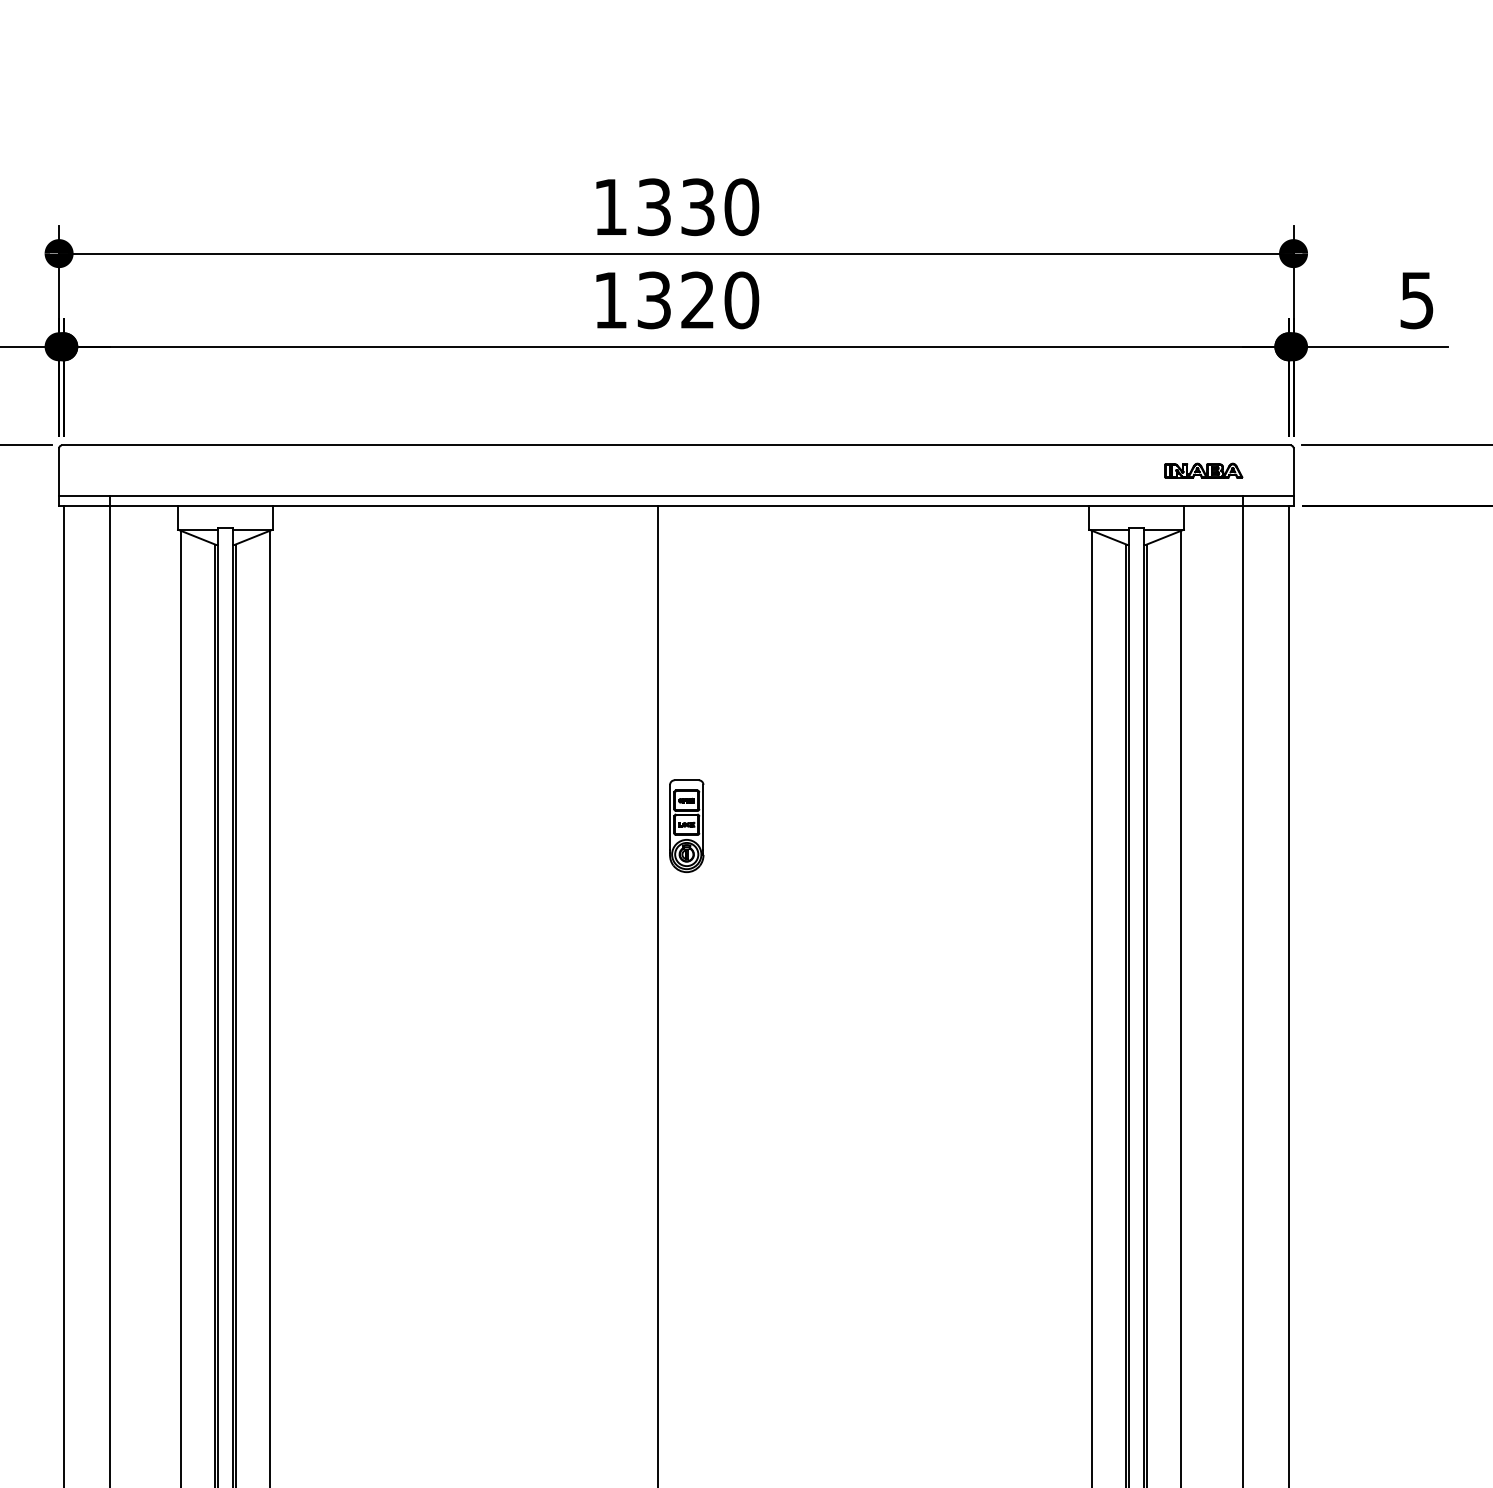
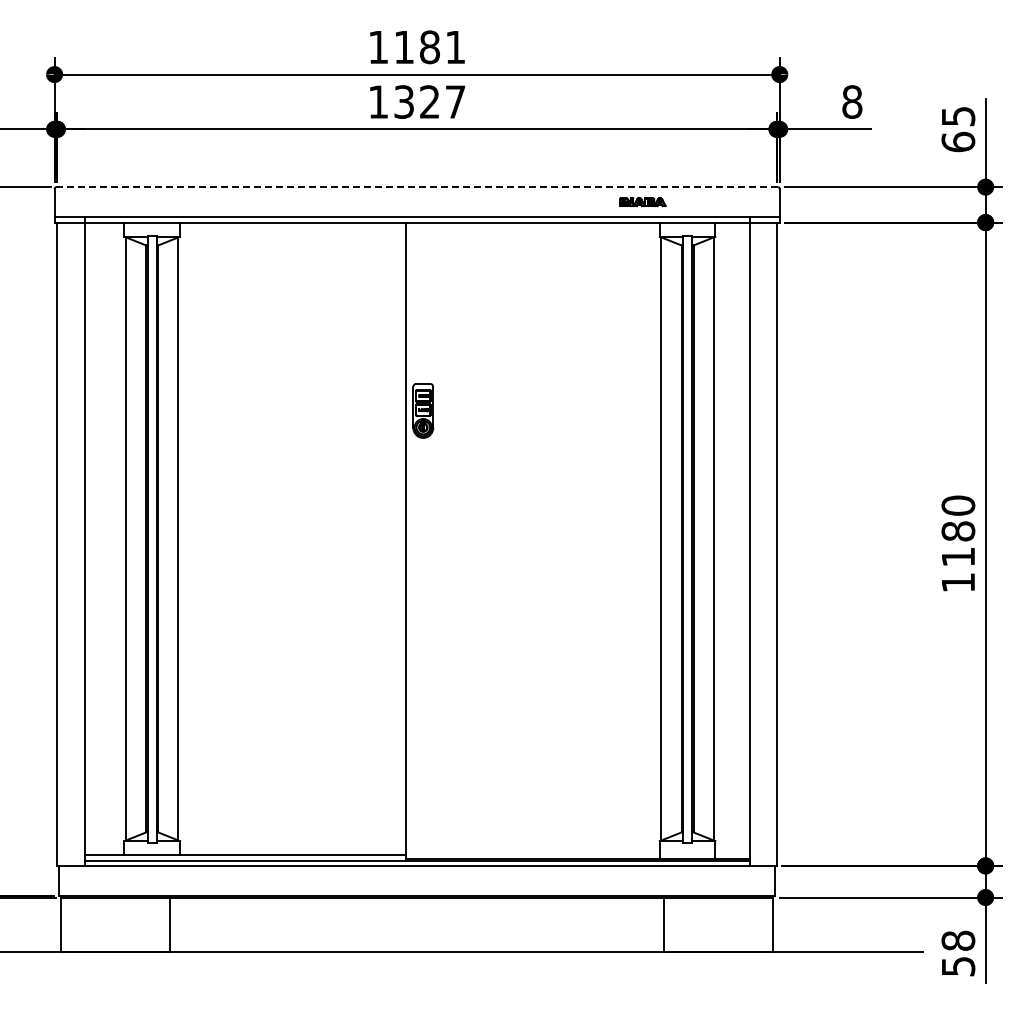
text: (697, 207) -> (429, 47), 1330 -> 1181
text: (741, 299) -> (455, 101), 1320 -> 1327
text: (1417, 299) -> (852, 101), 5 -> 8
line: (676, 445) -> (417, 187), solid -> dashed
part: (1202, 471) -> (642, 202), moved

